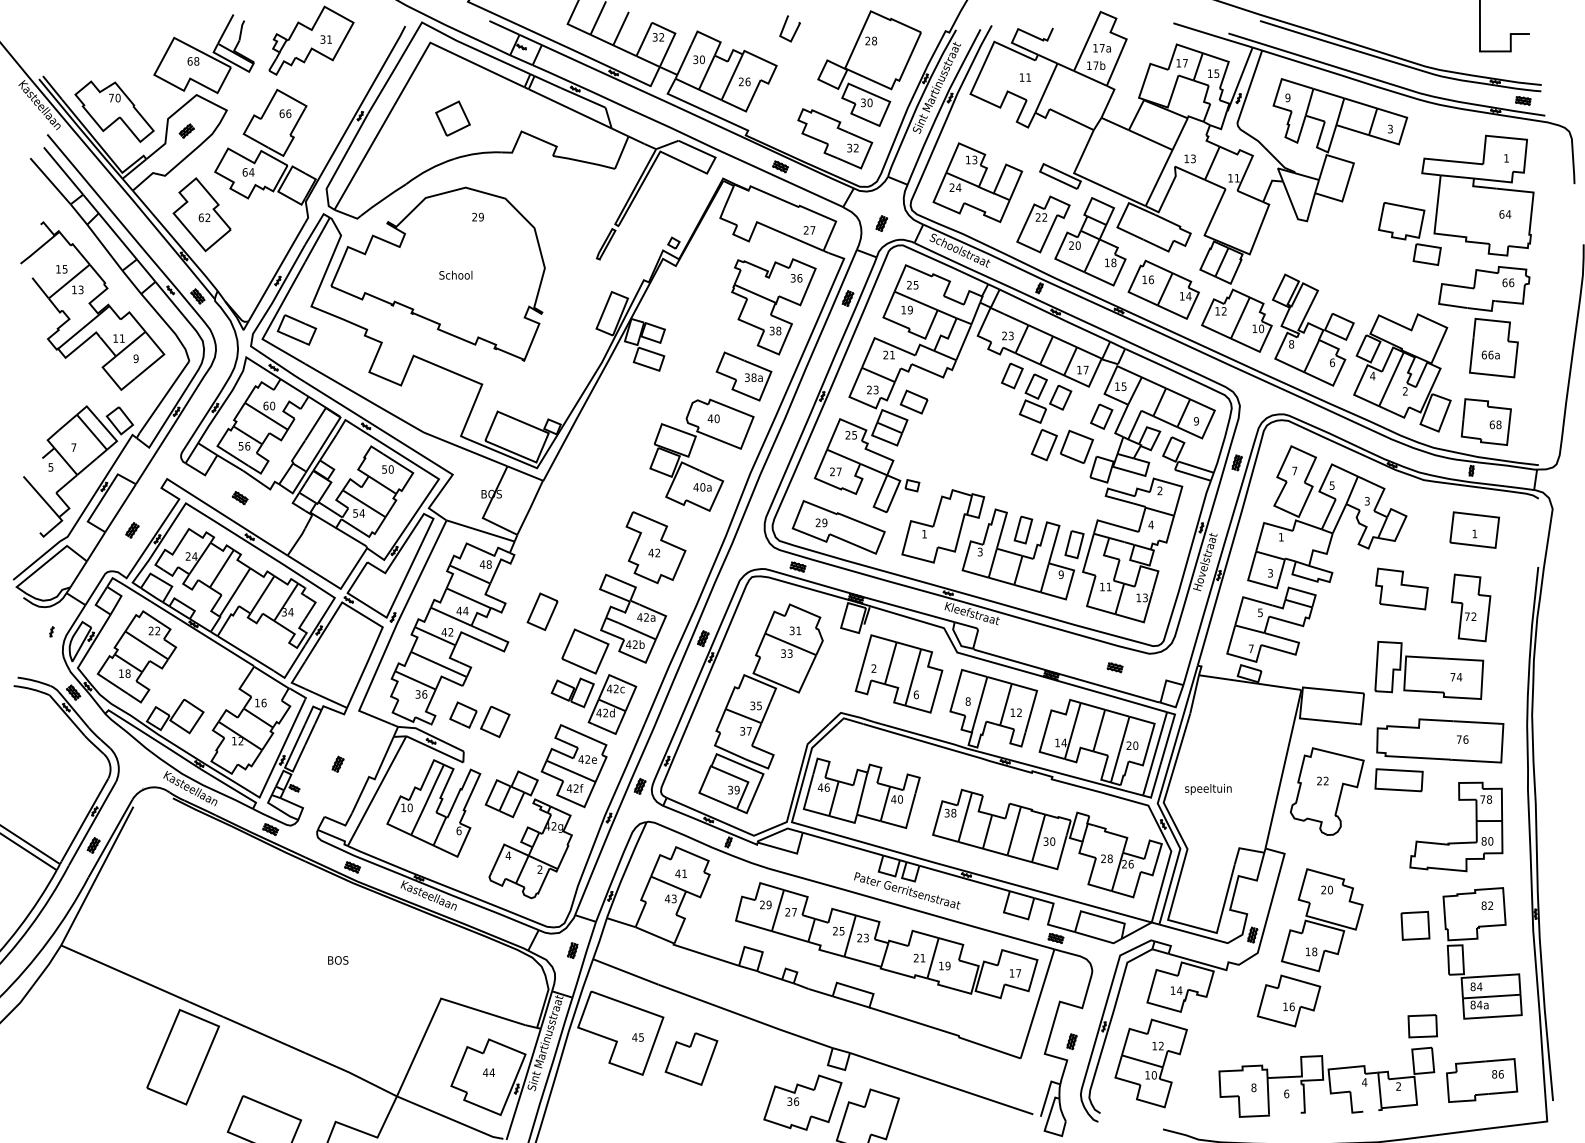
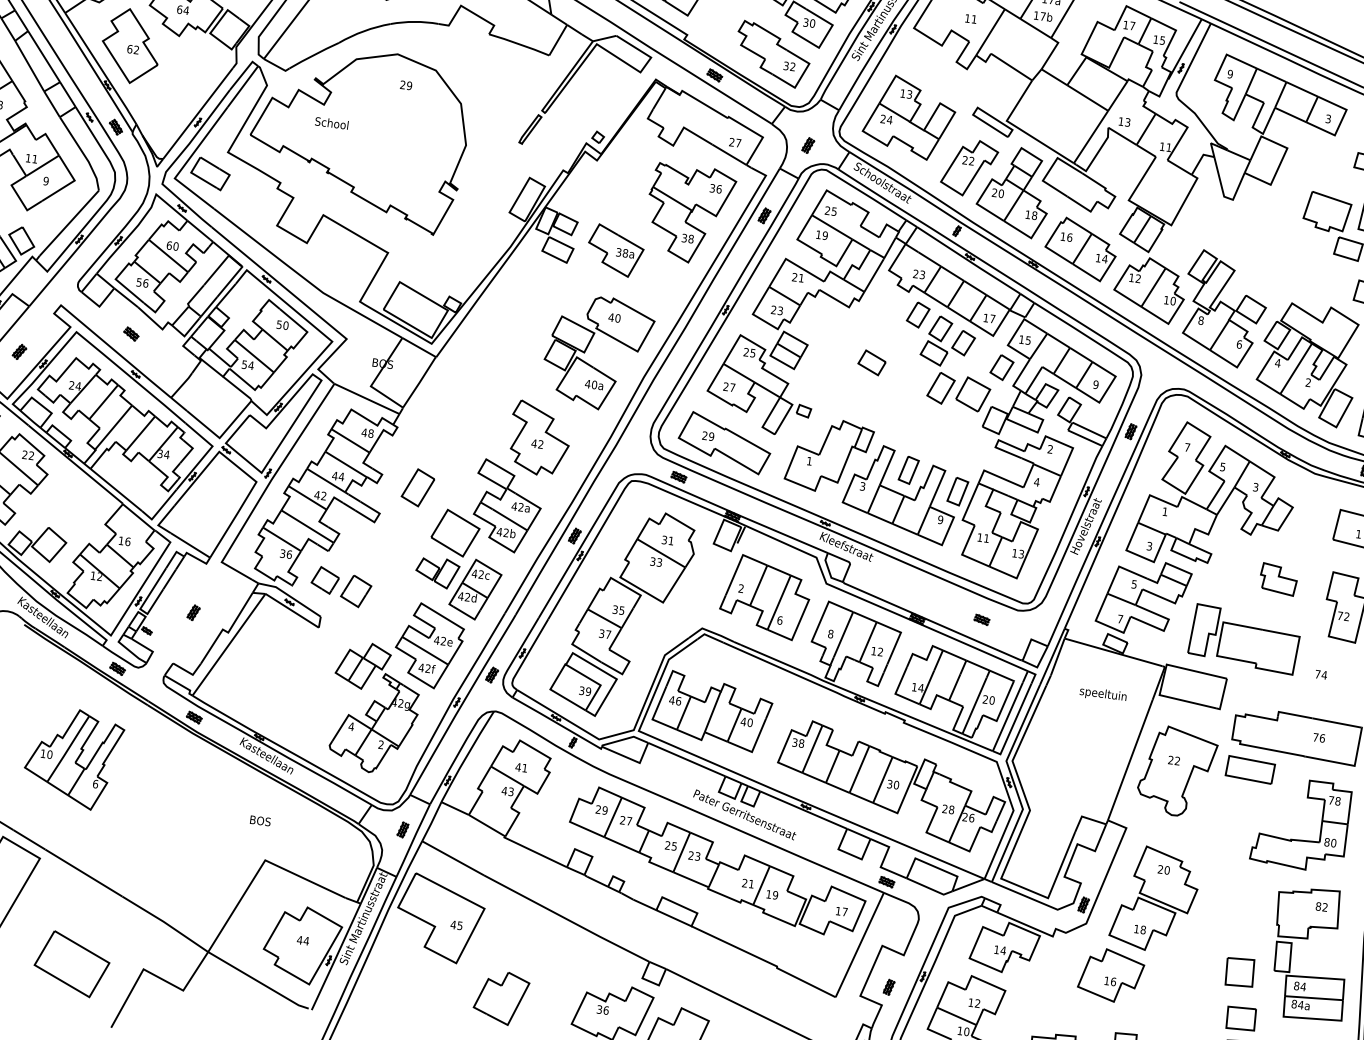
text: (455, 274) -> (331, 122), moved
part: (743, 376) -> (615, 250), moved
part: (913, 401) -> (871, 362), moved
part: (1401, 588) -> (1278, 578), size x0.7
part: (1429, 669) -> (1244, 638), moved
text: (1208, 789) -> (1103, 694), moved
part: (433, 808) -> (73, 758), moved
part: (1415, 925) -> (1240, 972), moved
text: (338, 960) -> (260, 821), moved
part: (691, 1058) -> (501, 997), moved

